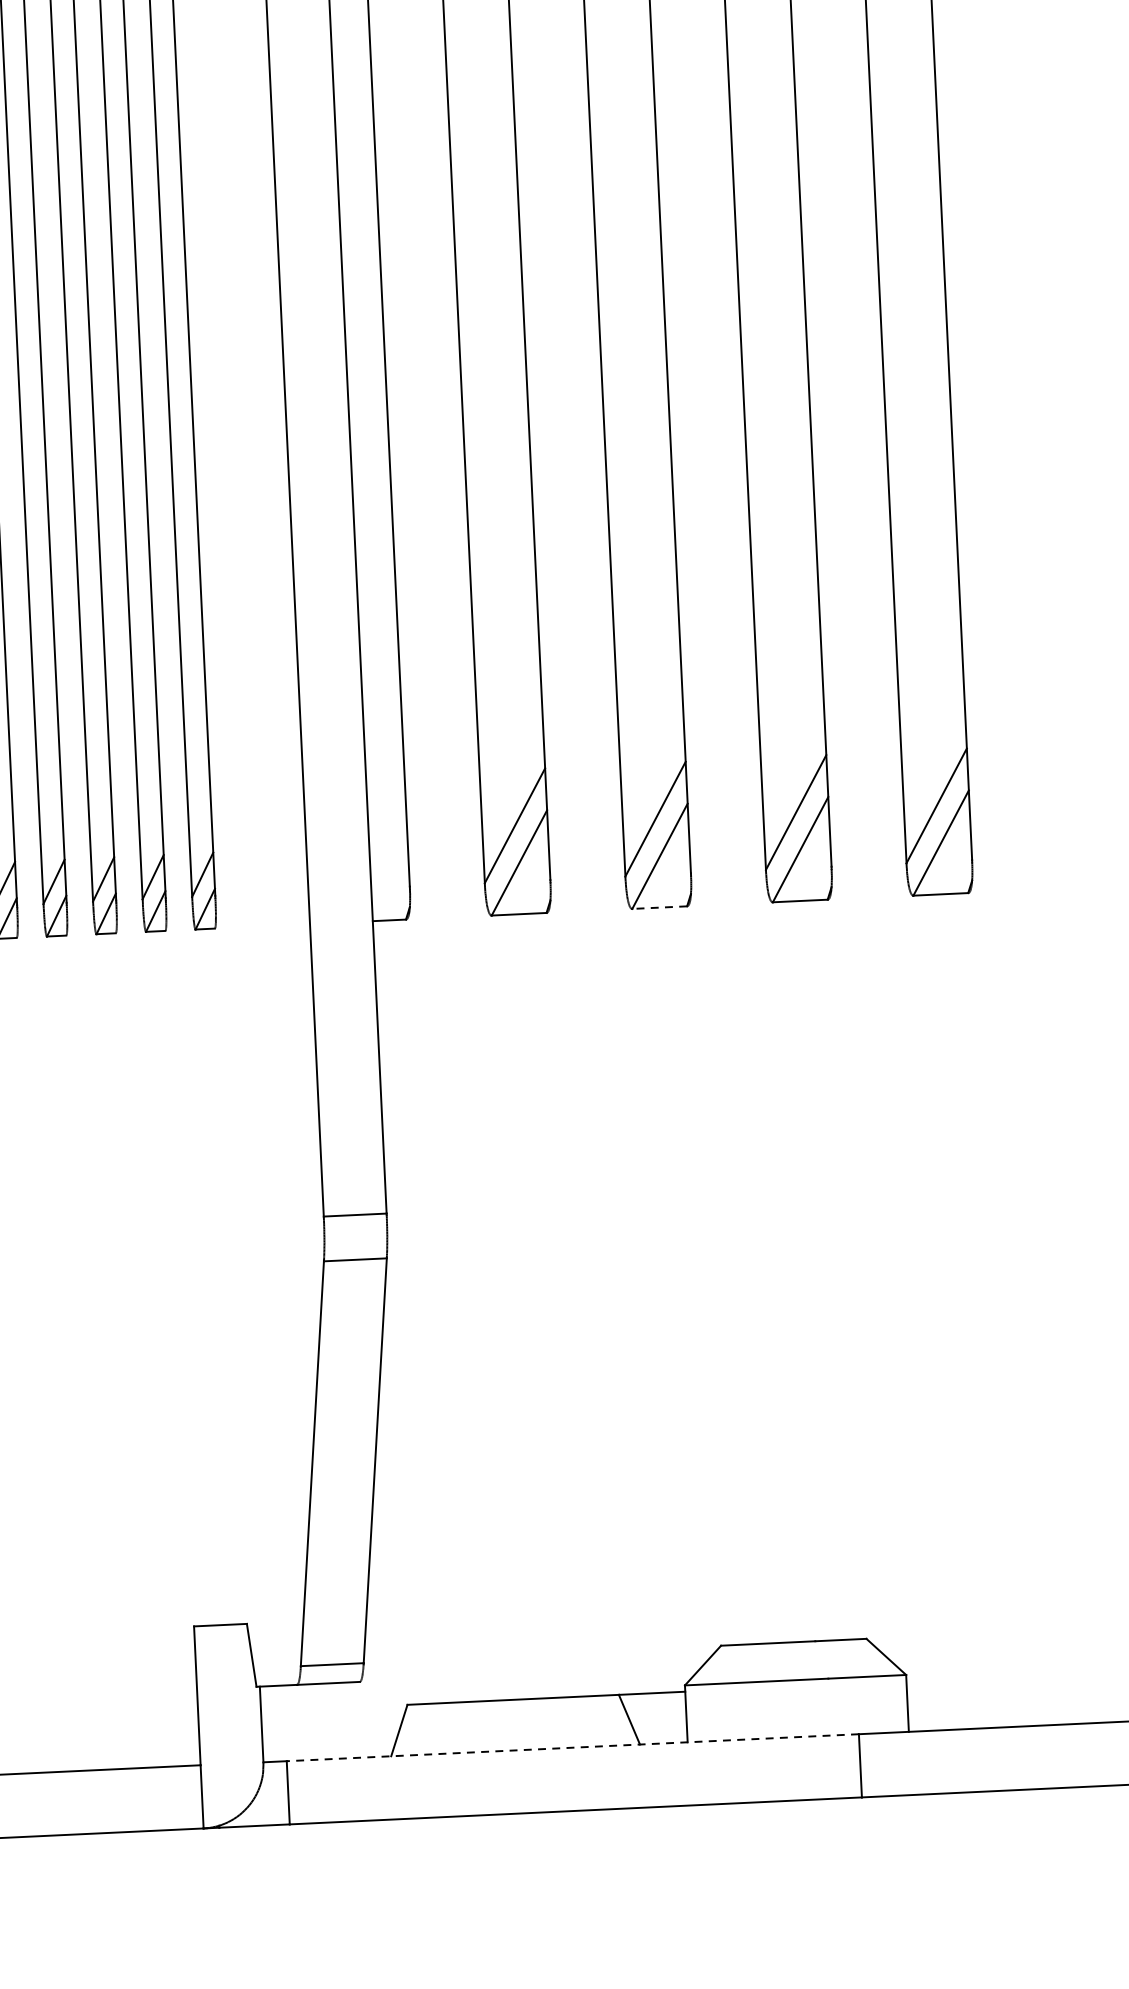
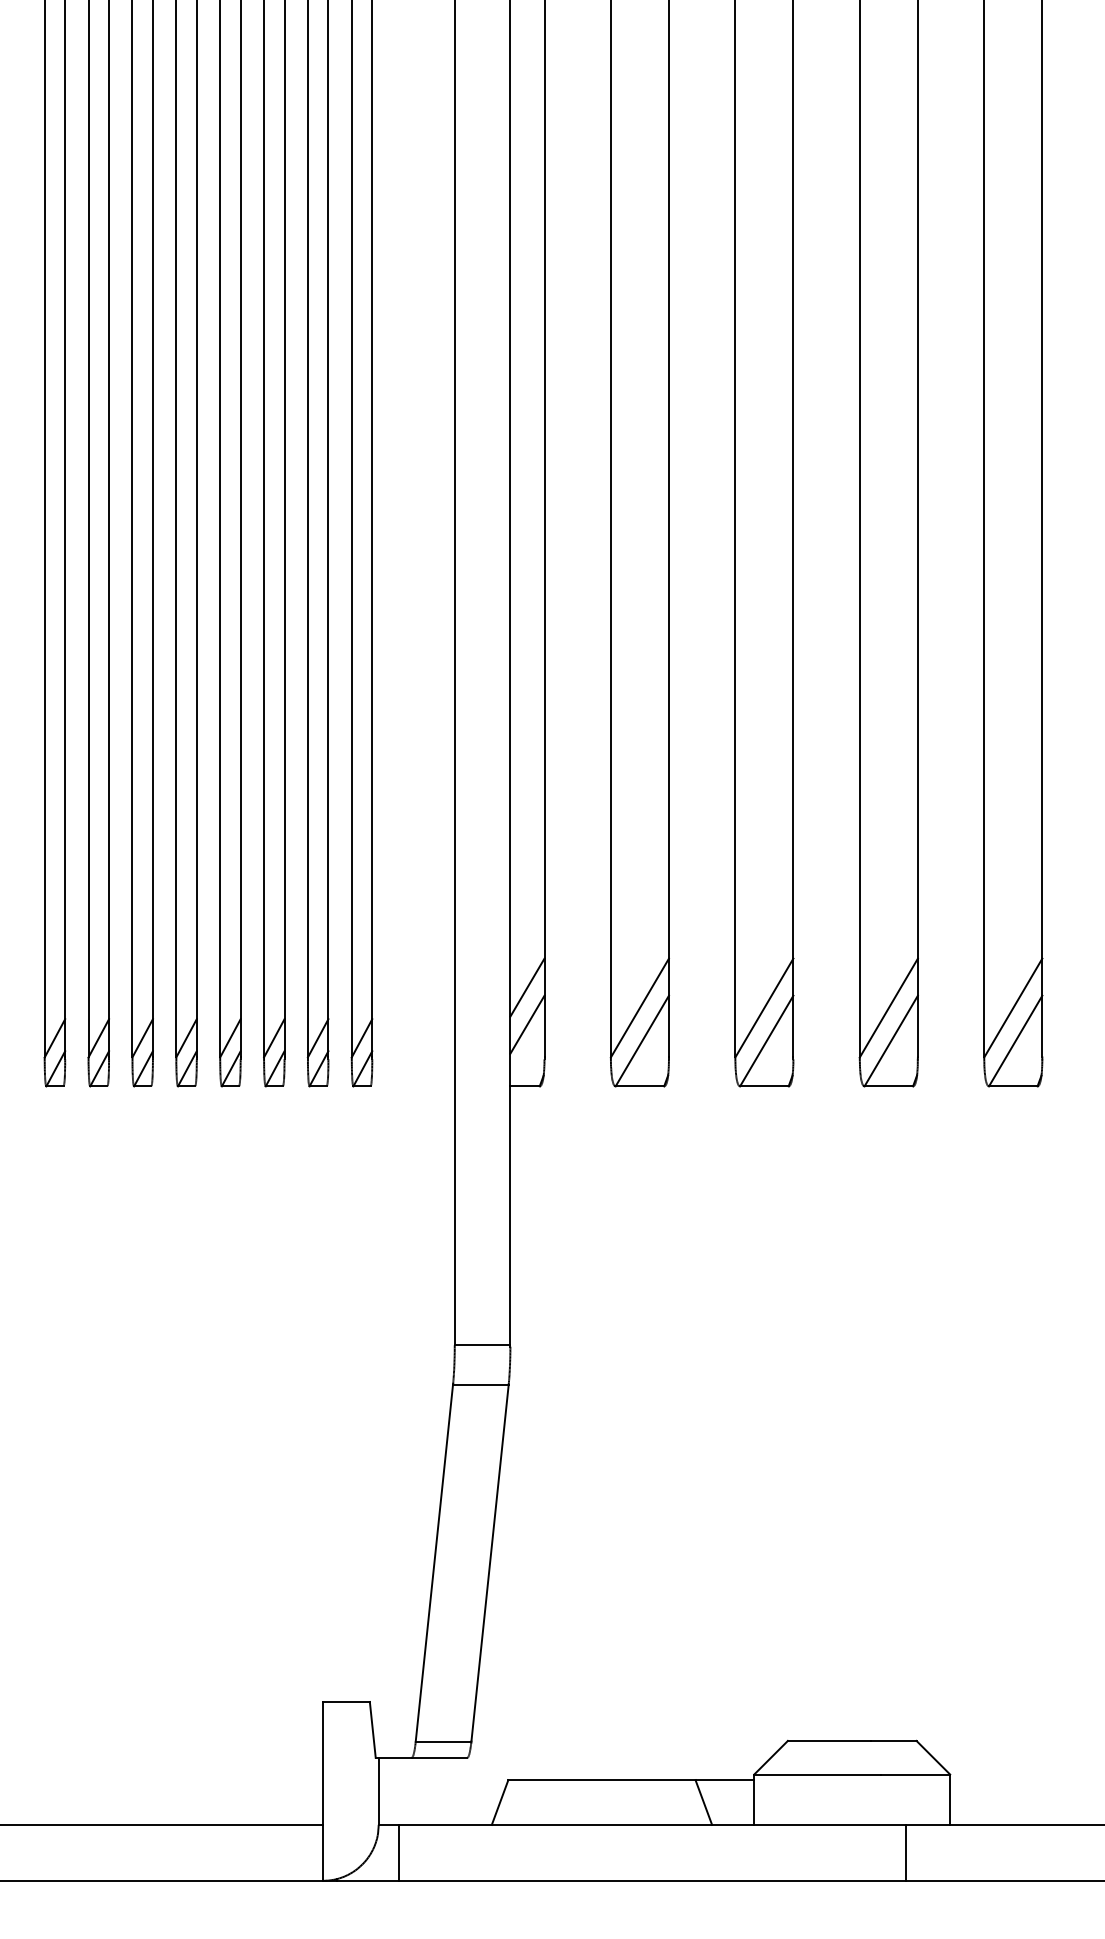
line: (386, 808) -> (527, 987), added
line: (388, 850) -> (527, 1024), added
line: (658, 907) -> (763, 1086), dashed -> solid
line: (572, 1747) -> (652, 1824), dashed -> solid

